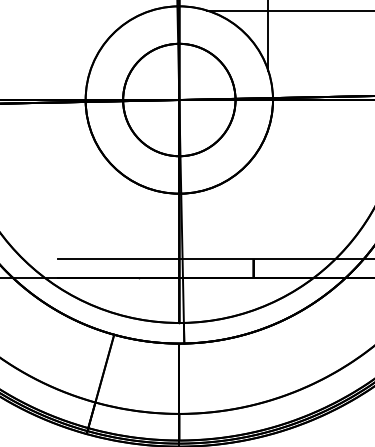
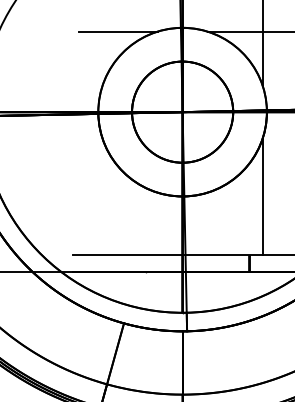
line: (107, 10) -> (117, 31), added
line: (268, 193) -> (262, 196), added

